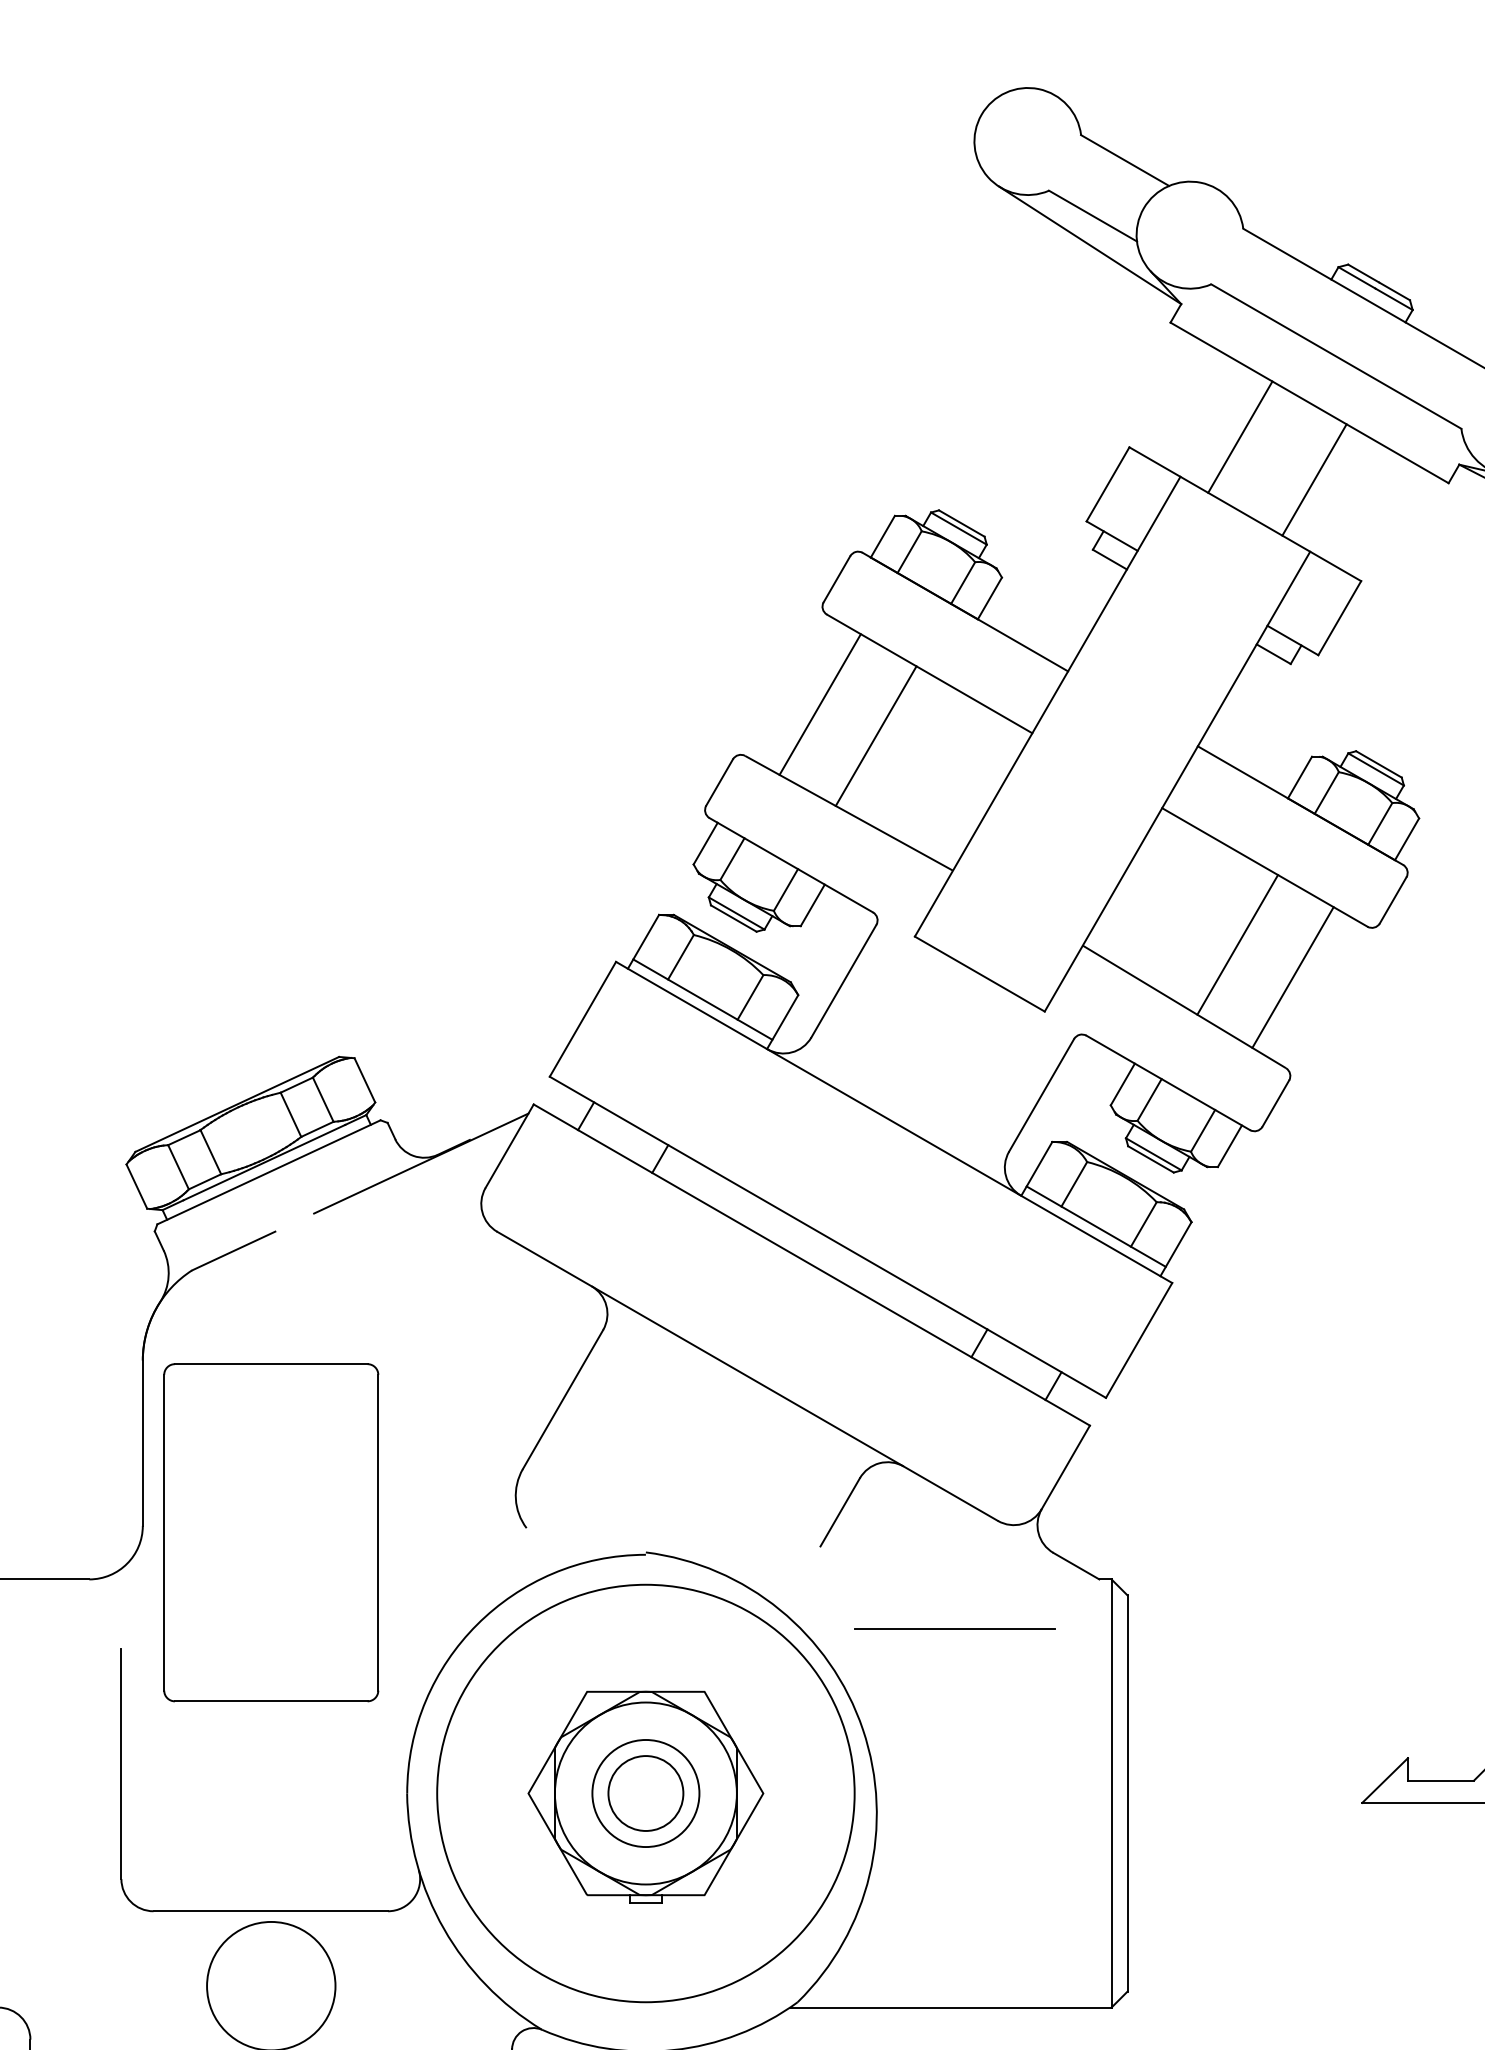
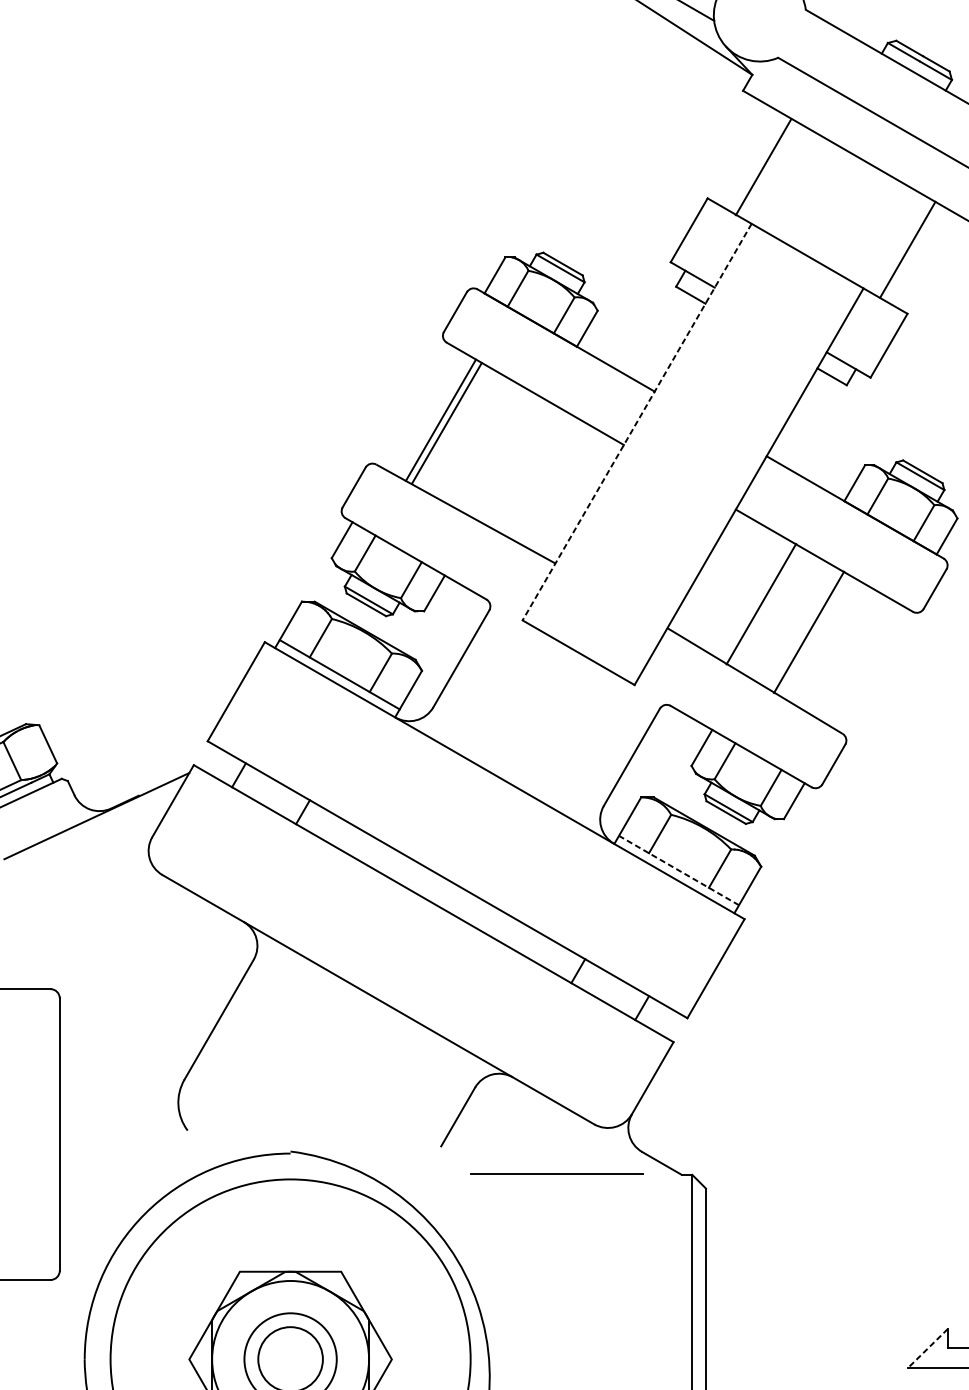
line: (1240, 436) -> (763, 166), moved
line: (1314, 479) -> (907, 249), moved
line: (1047, 706) -> (636, 421), solid -> dashed
line: (875, 735) -> (446, 422), moved
line: (1237, 944) -> (761, 603), moved
line: (1292, 977) -> (808, 632), moved
line: (1095, 1226) -> (678, 870), solid -> dashed
line: (954, 1628) -> (556, 1174), moved
line: (1385, 1780) -> (928, 1348), solid -> dashed

